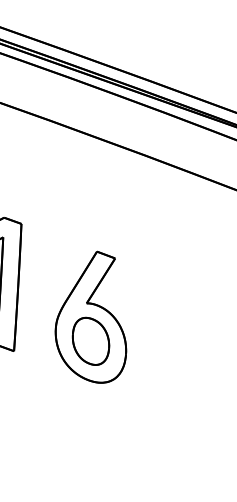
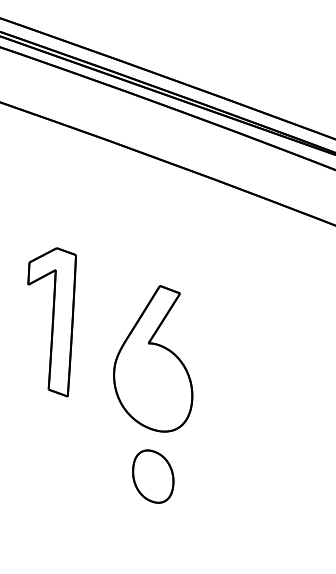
part: (91, 341) -> (153, 476), moved

